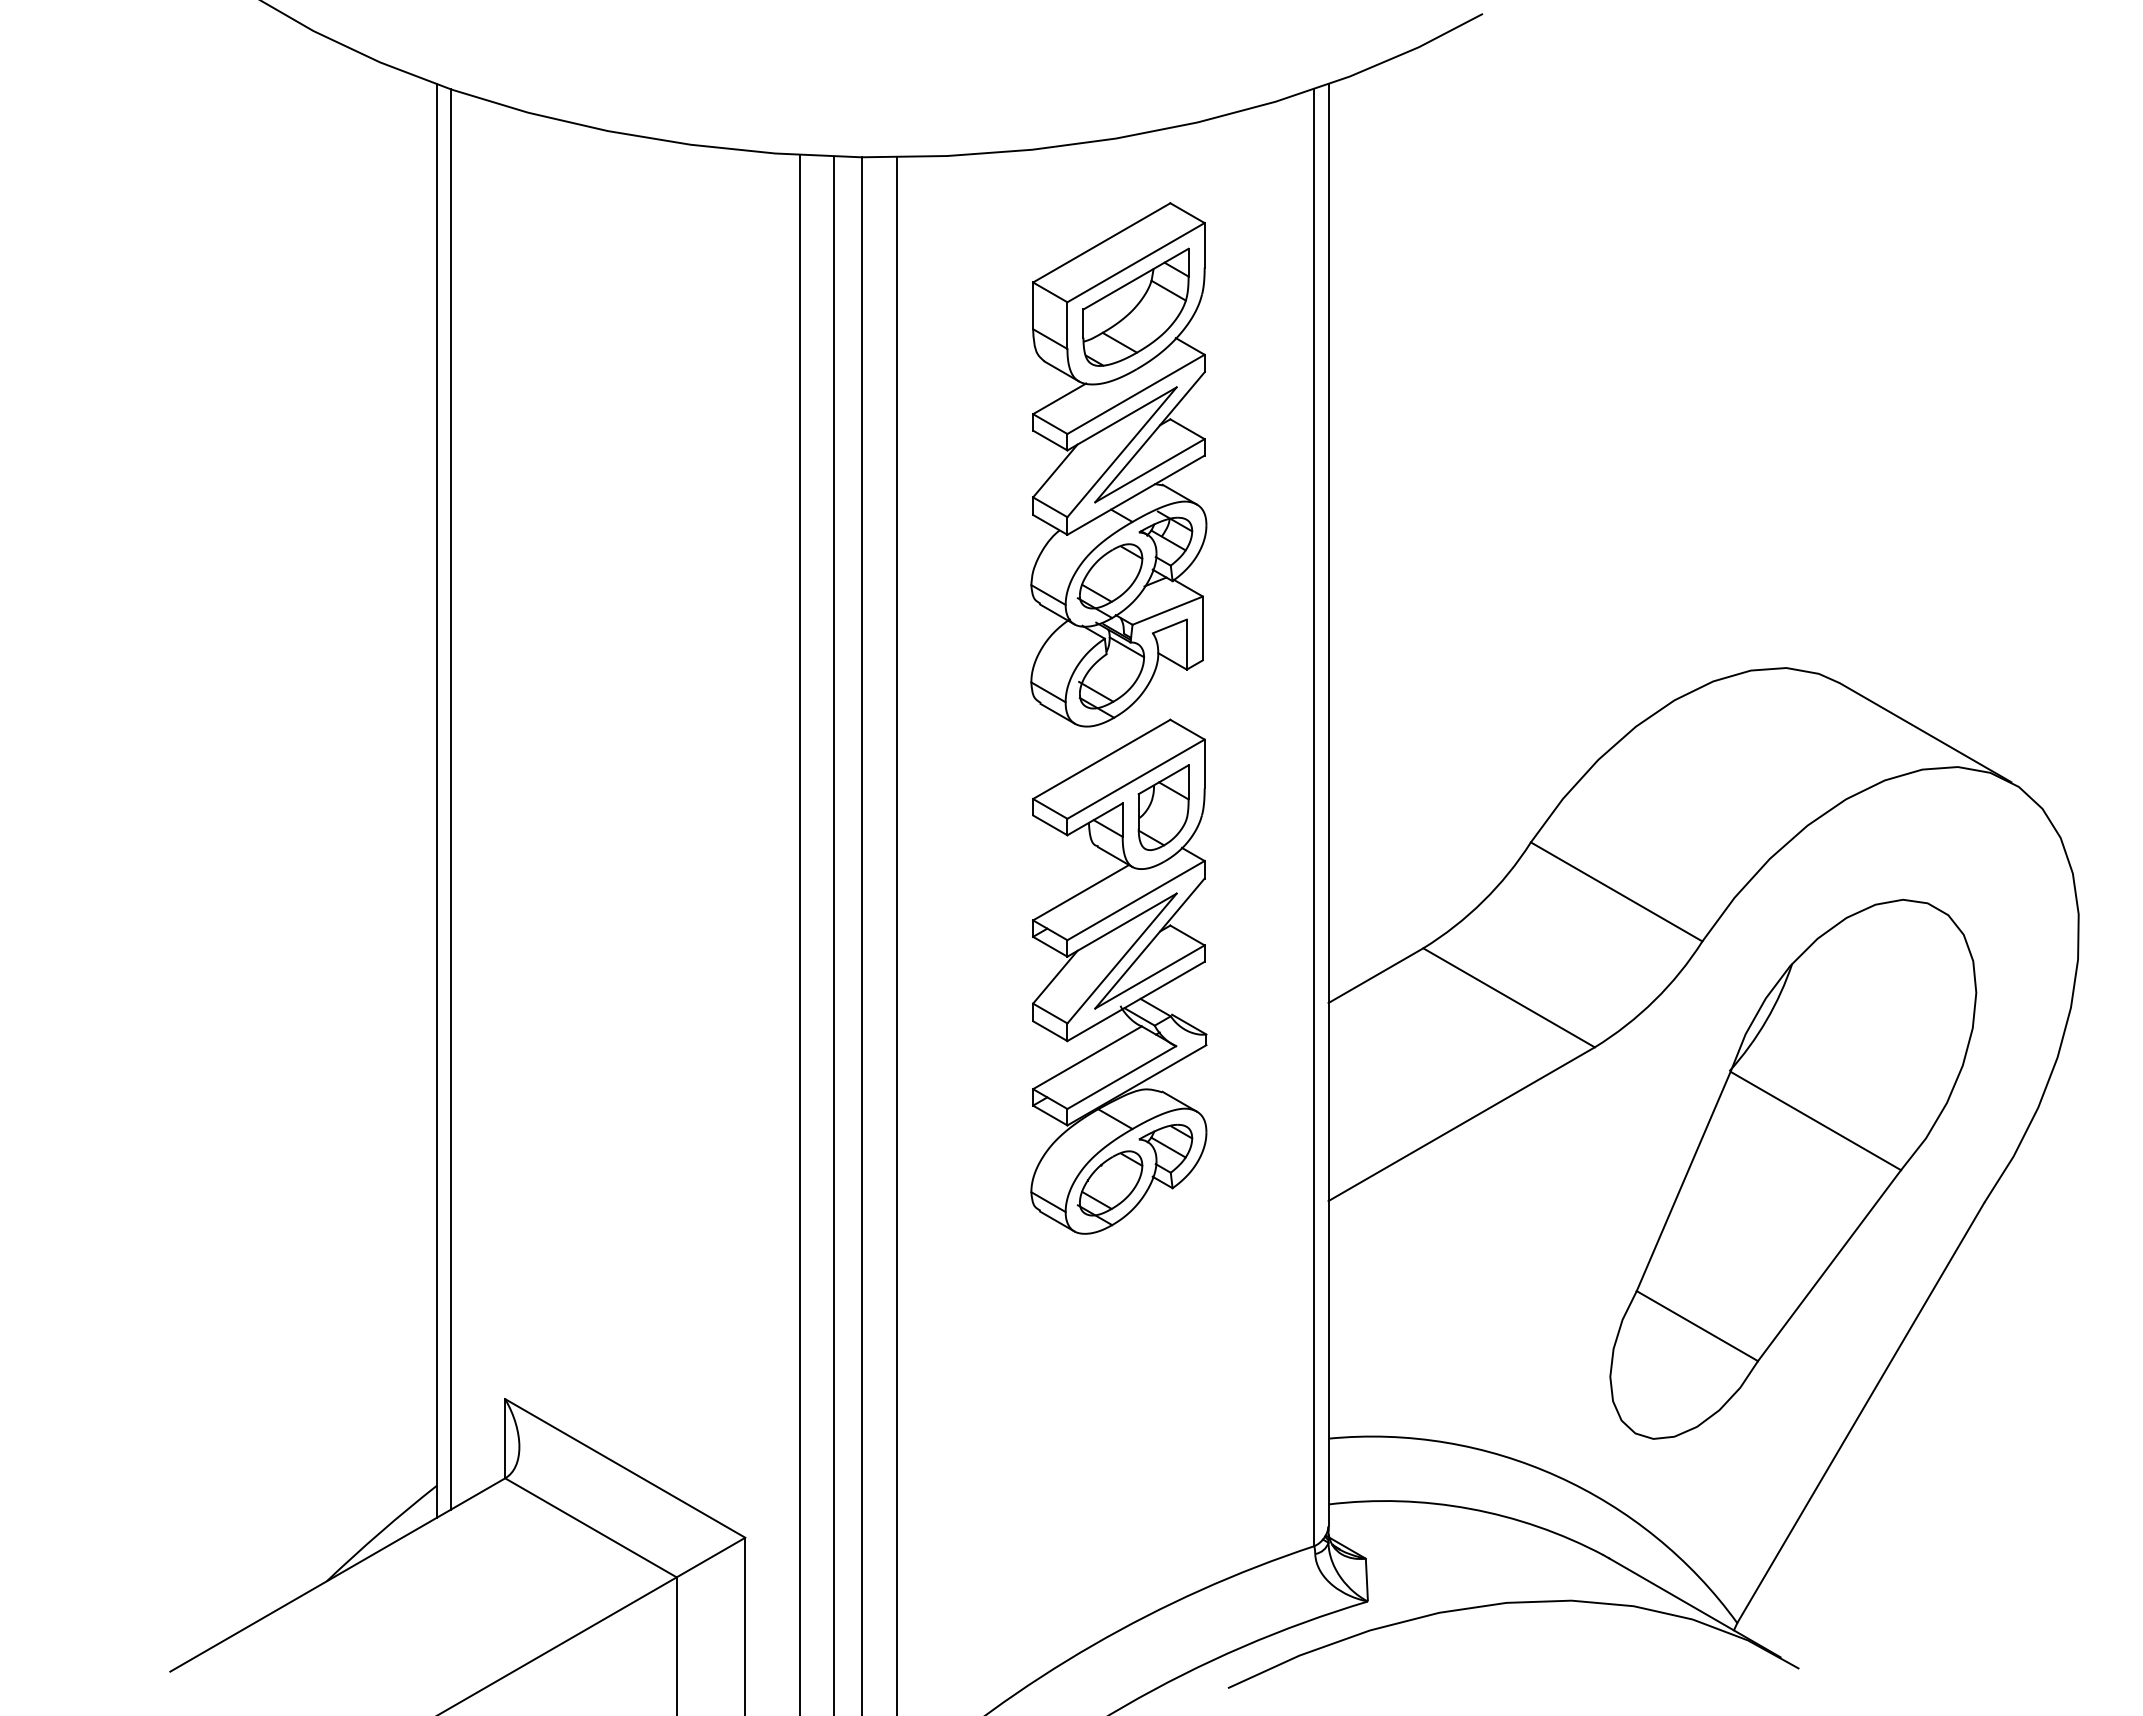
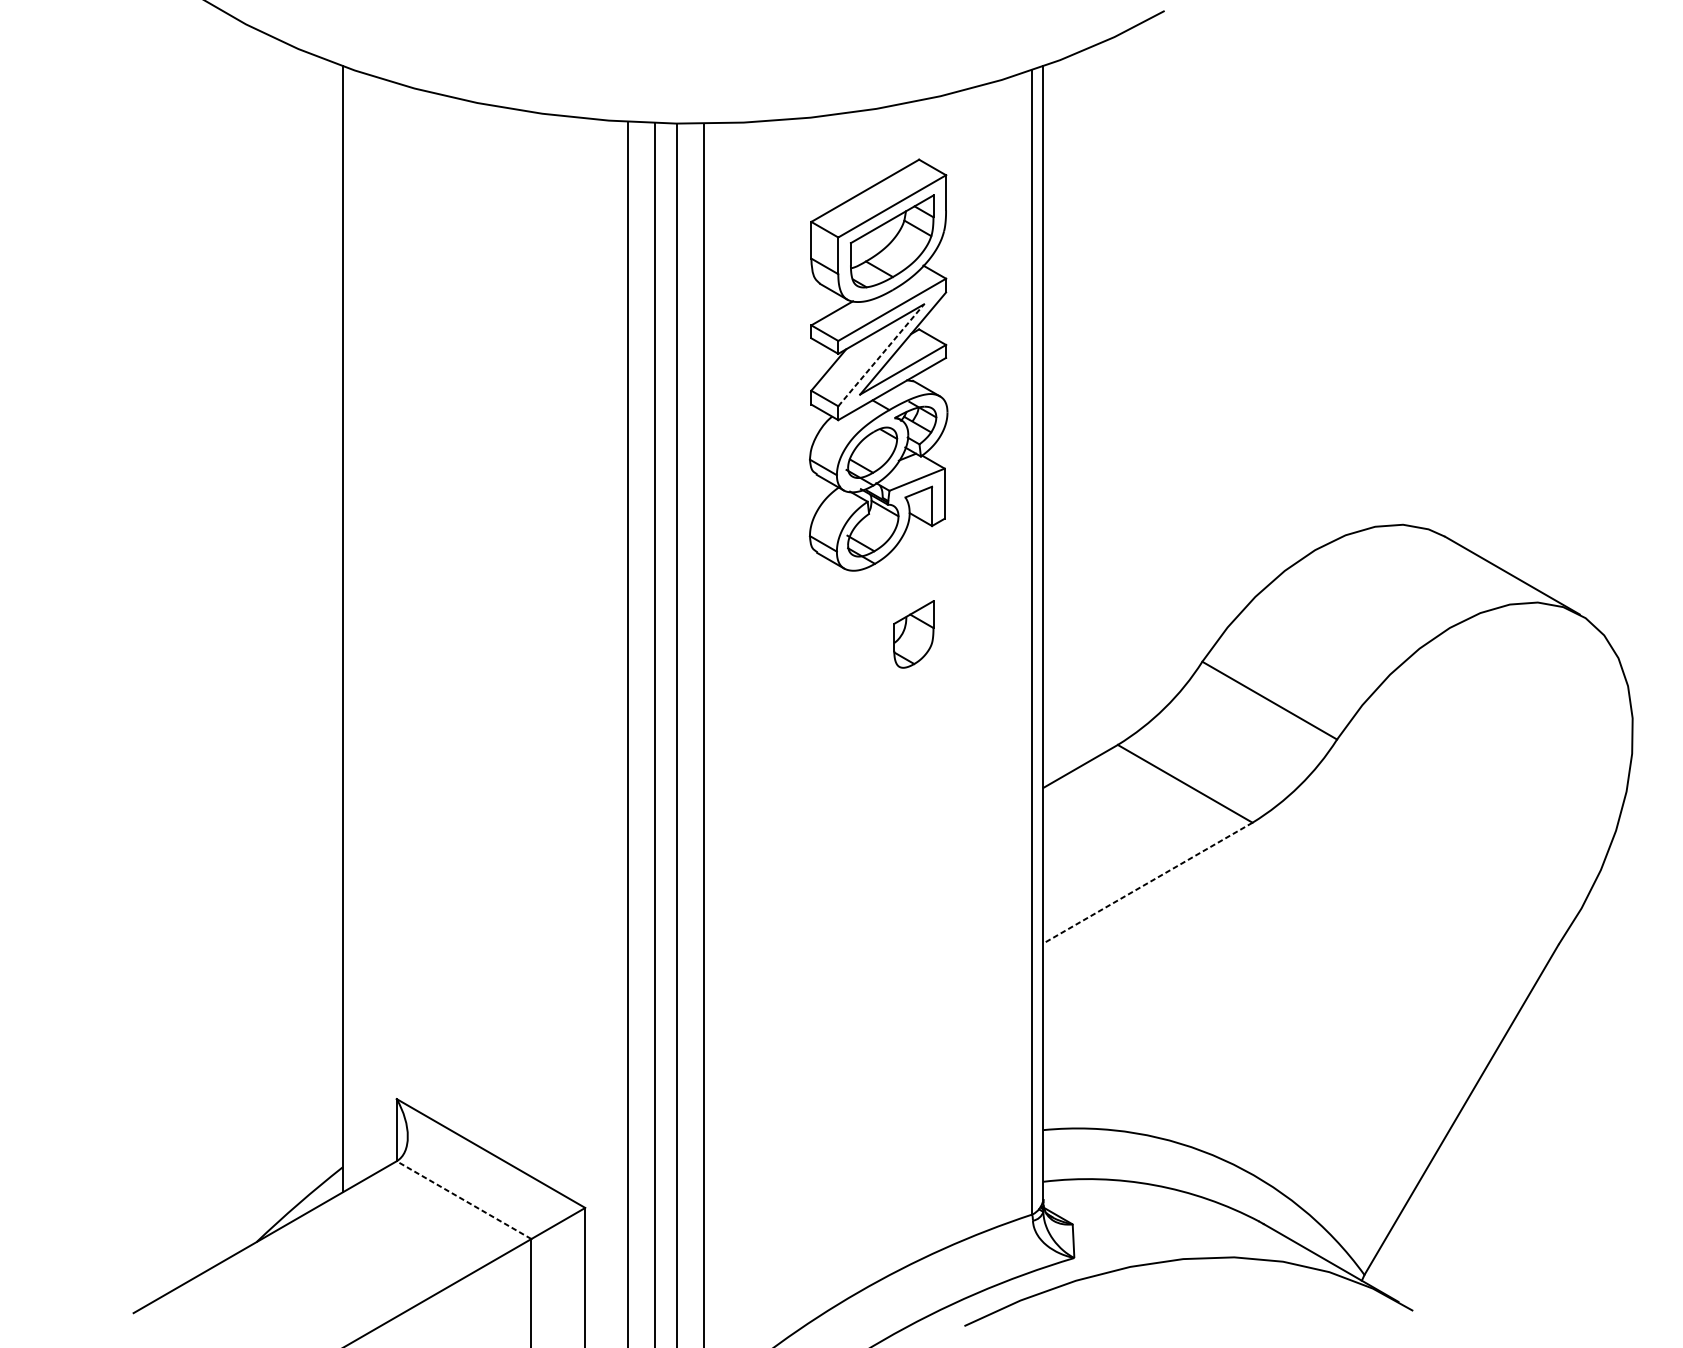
line: (1122, 452) -> (881, 355), solid -> dashed
line: (450, 799) -> (353, 628), removed
part: (1118, 976) -> (878, 767), removed
line: (1461, 1124) -> (1147, 883), solid -> dashed
part: (1793, 1168) -> (1408, 917), removed
line: (590, 1527) -> (463, 1199), solid -> dashed

